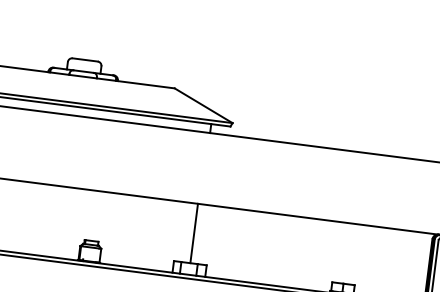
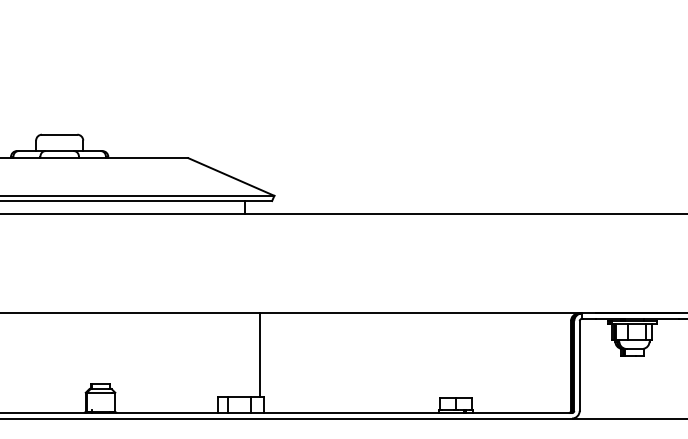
line: (193, 233) -> (259, 354), moved

